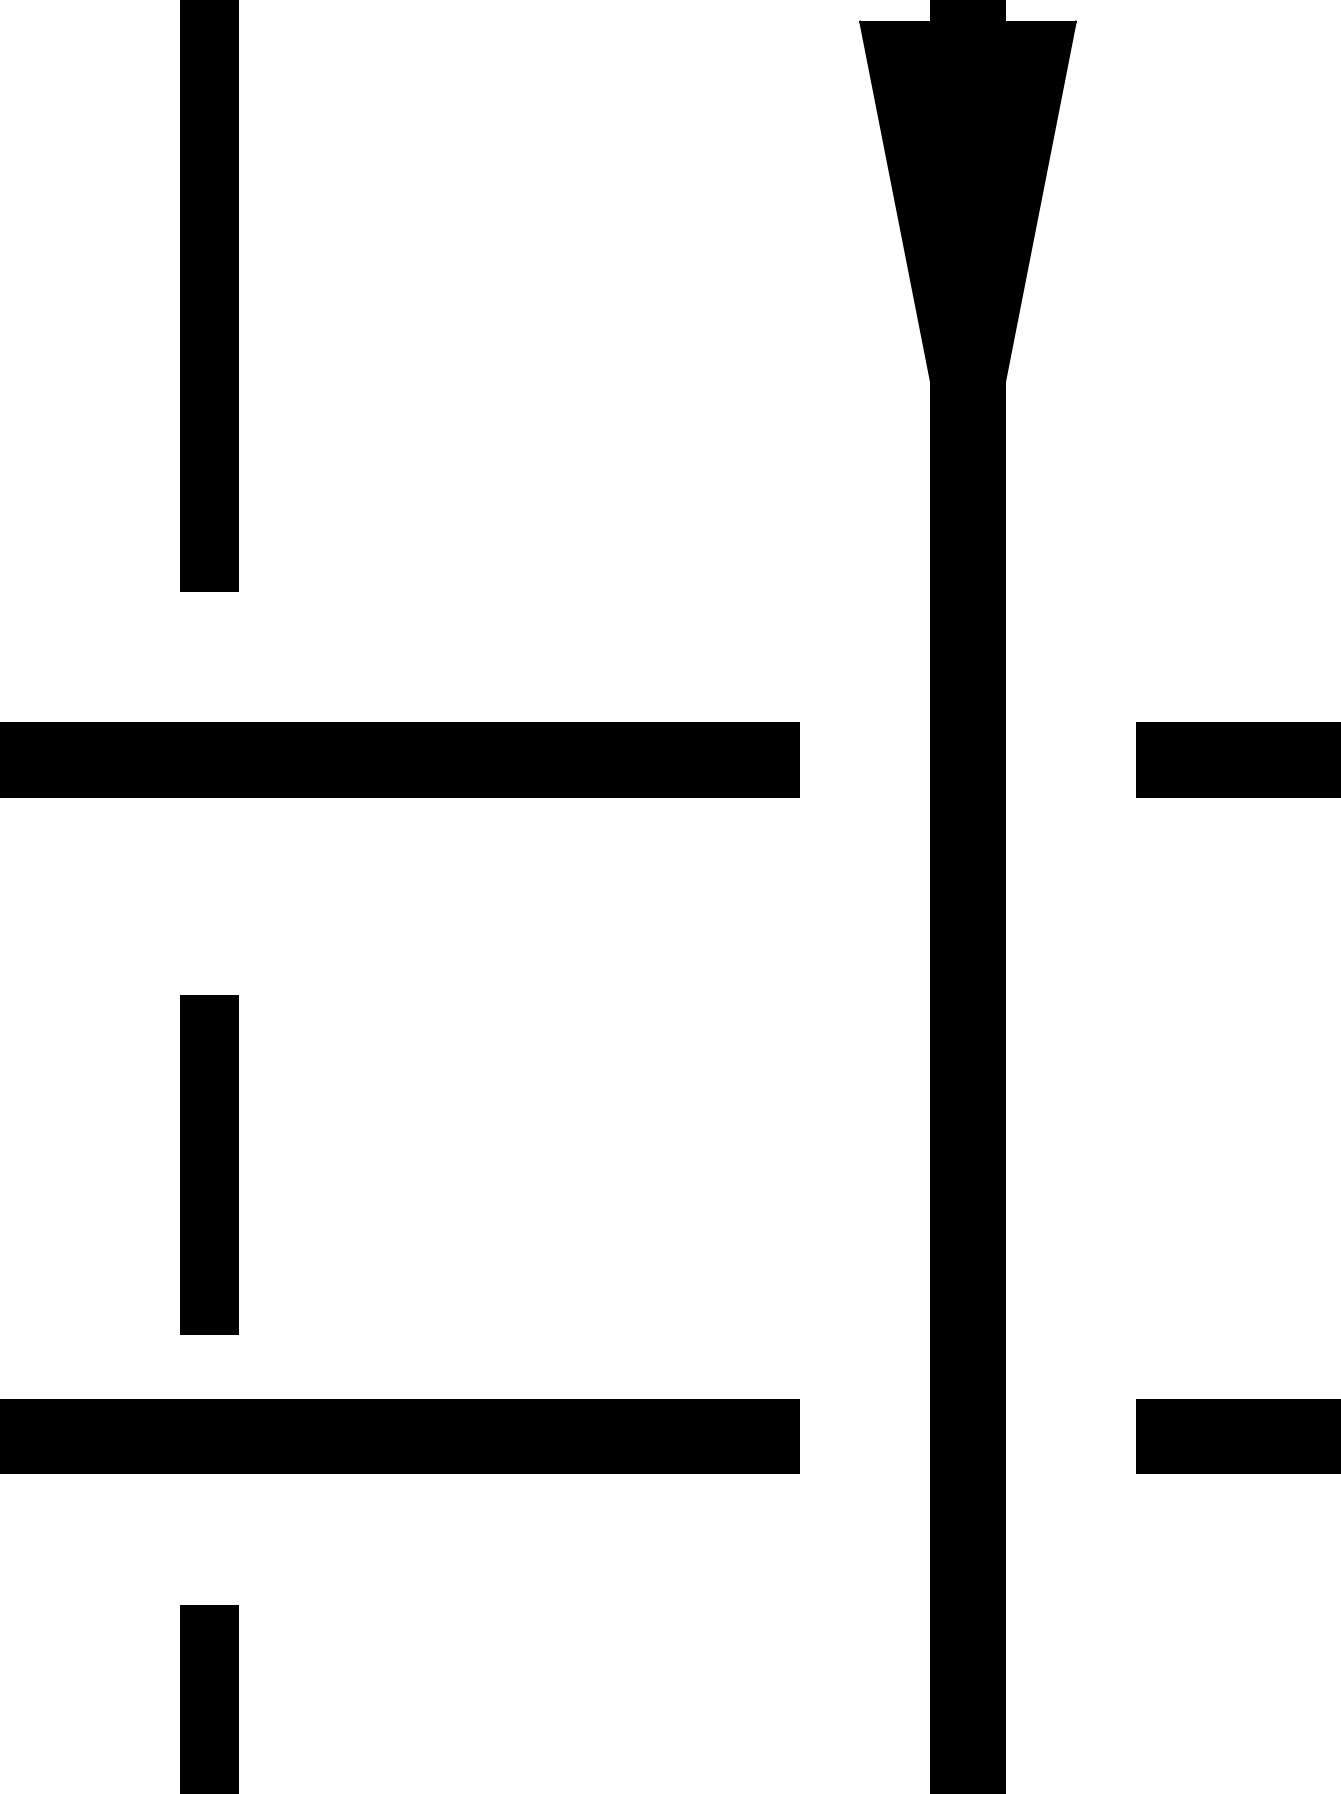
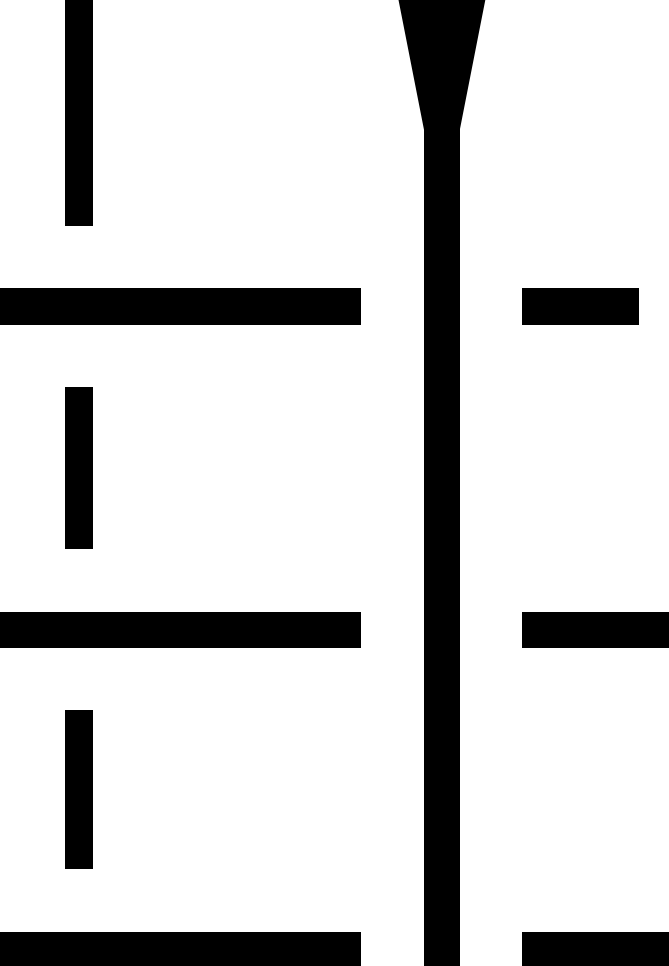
line: (207, 1163) -> (78, 467), moved

